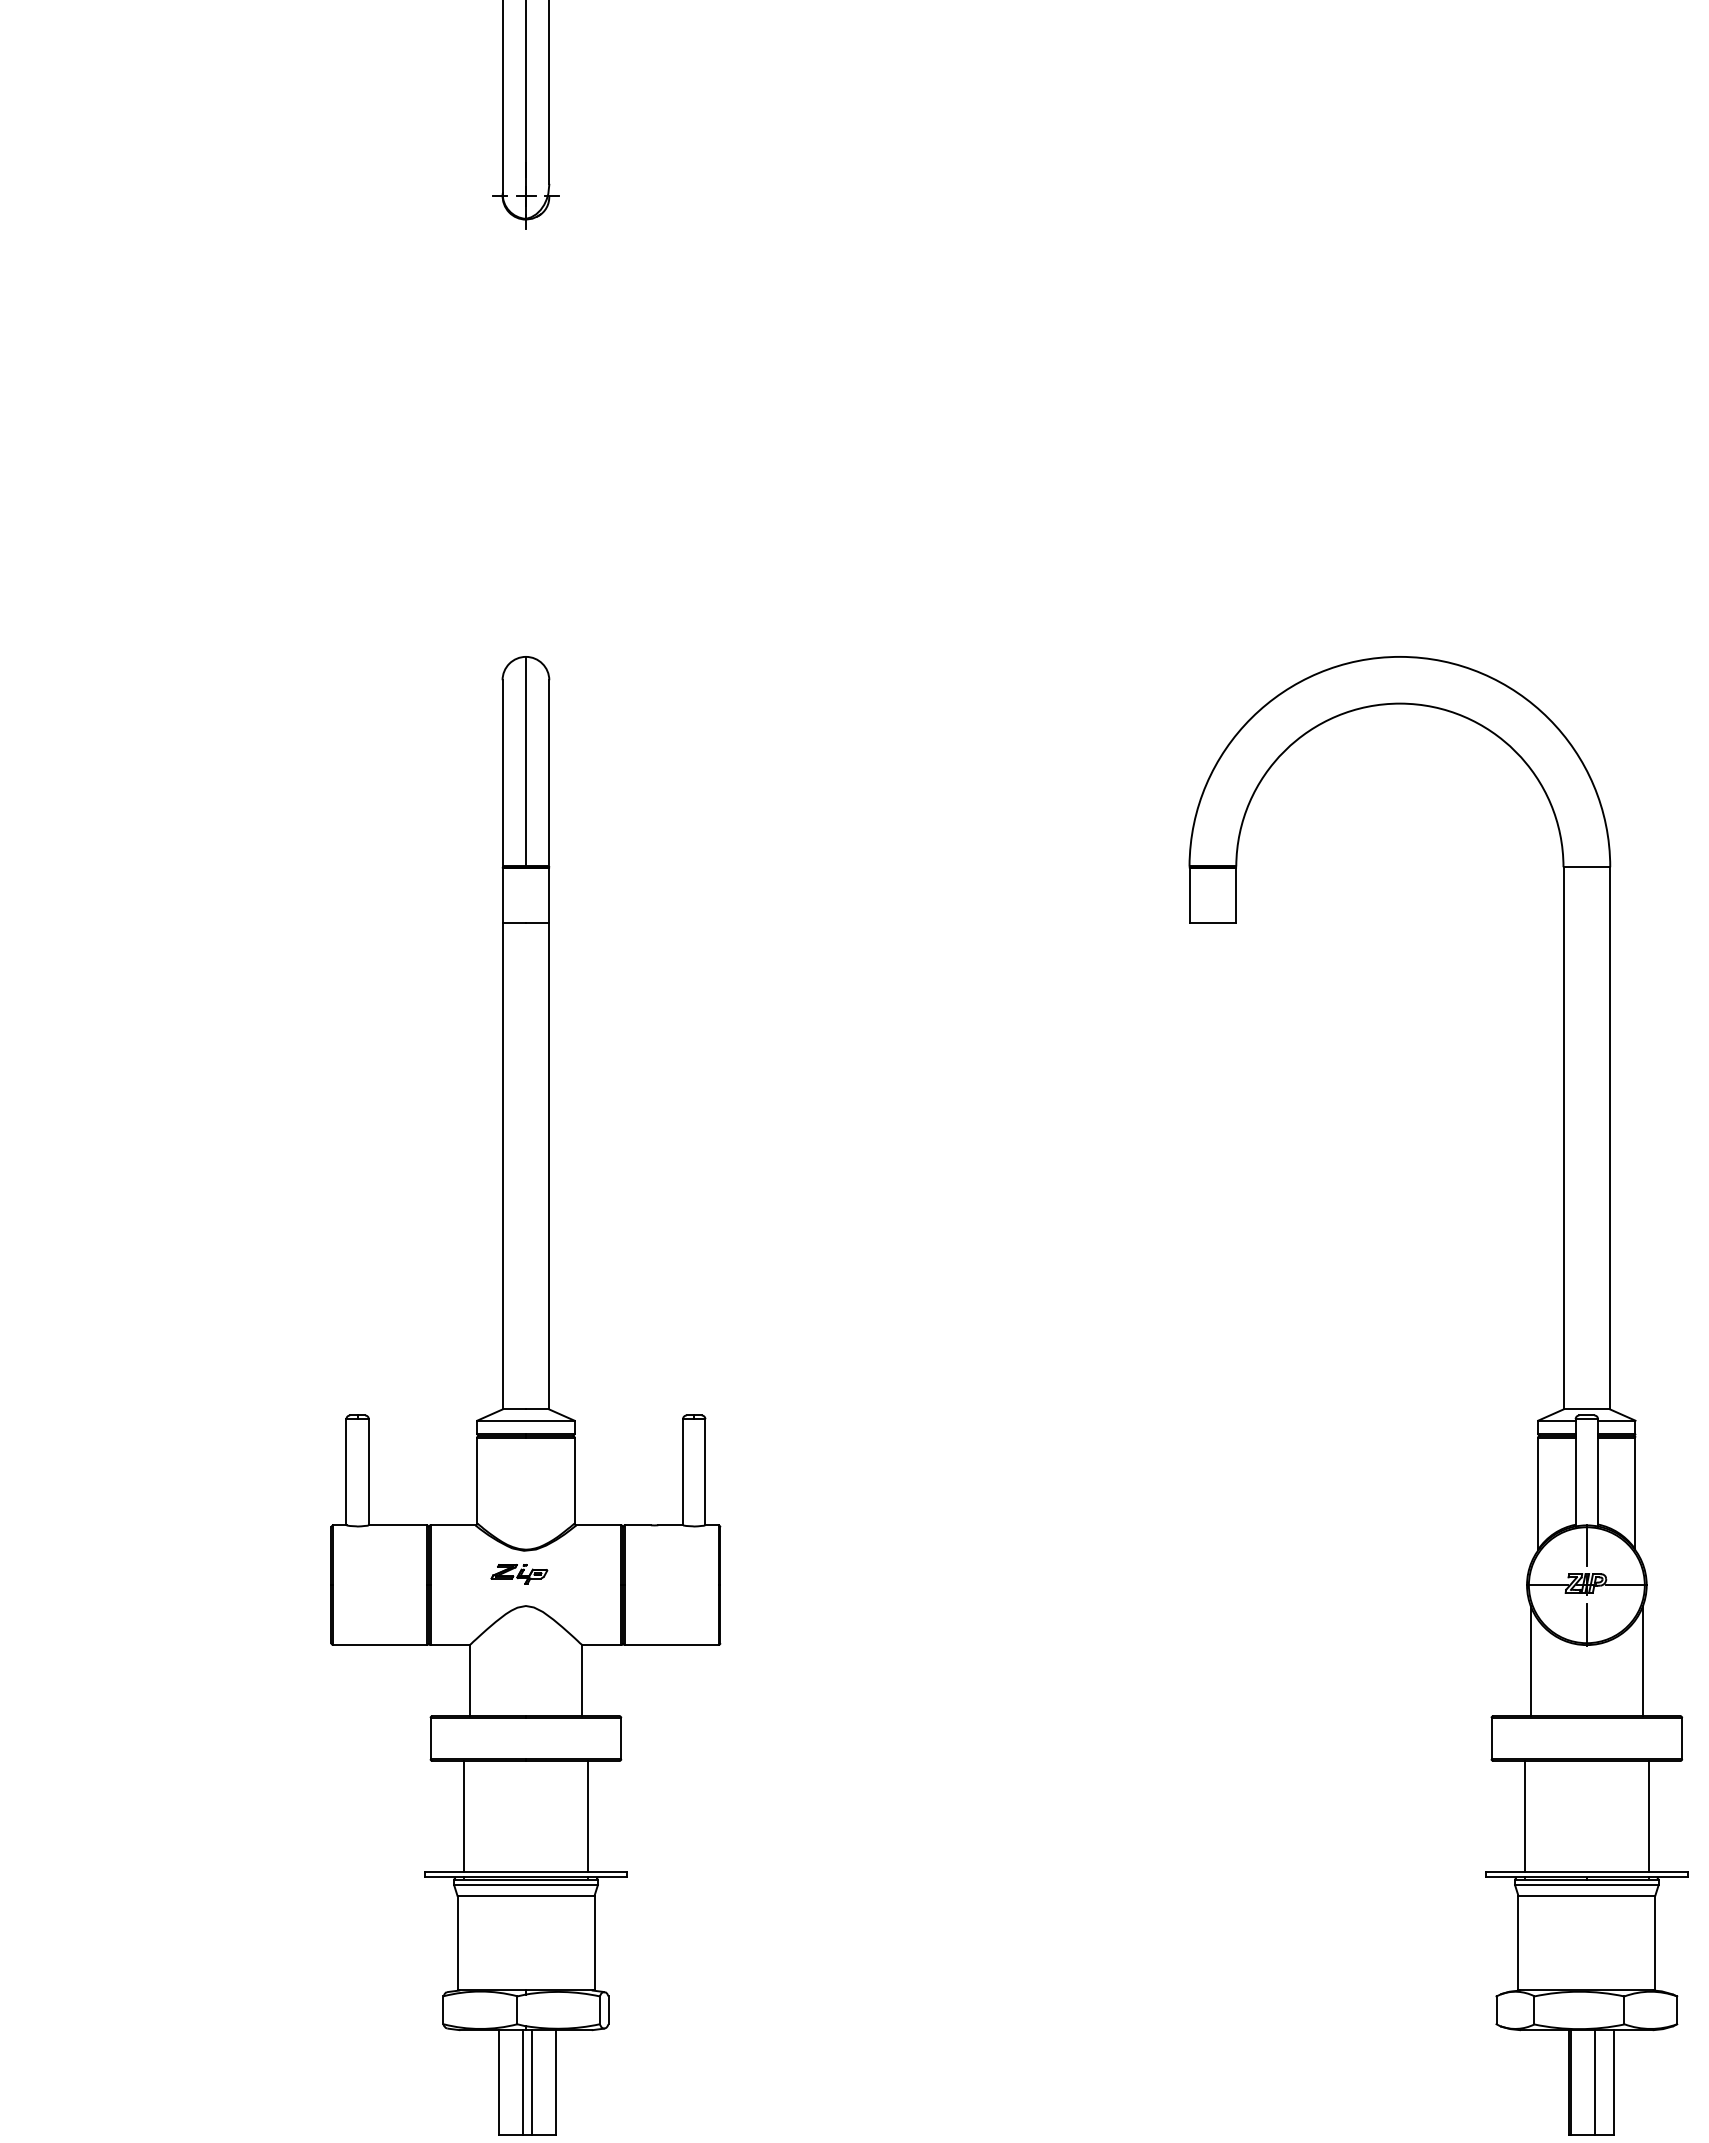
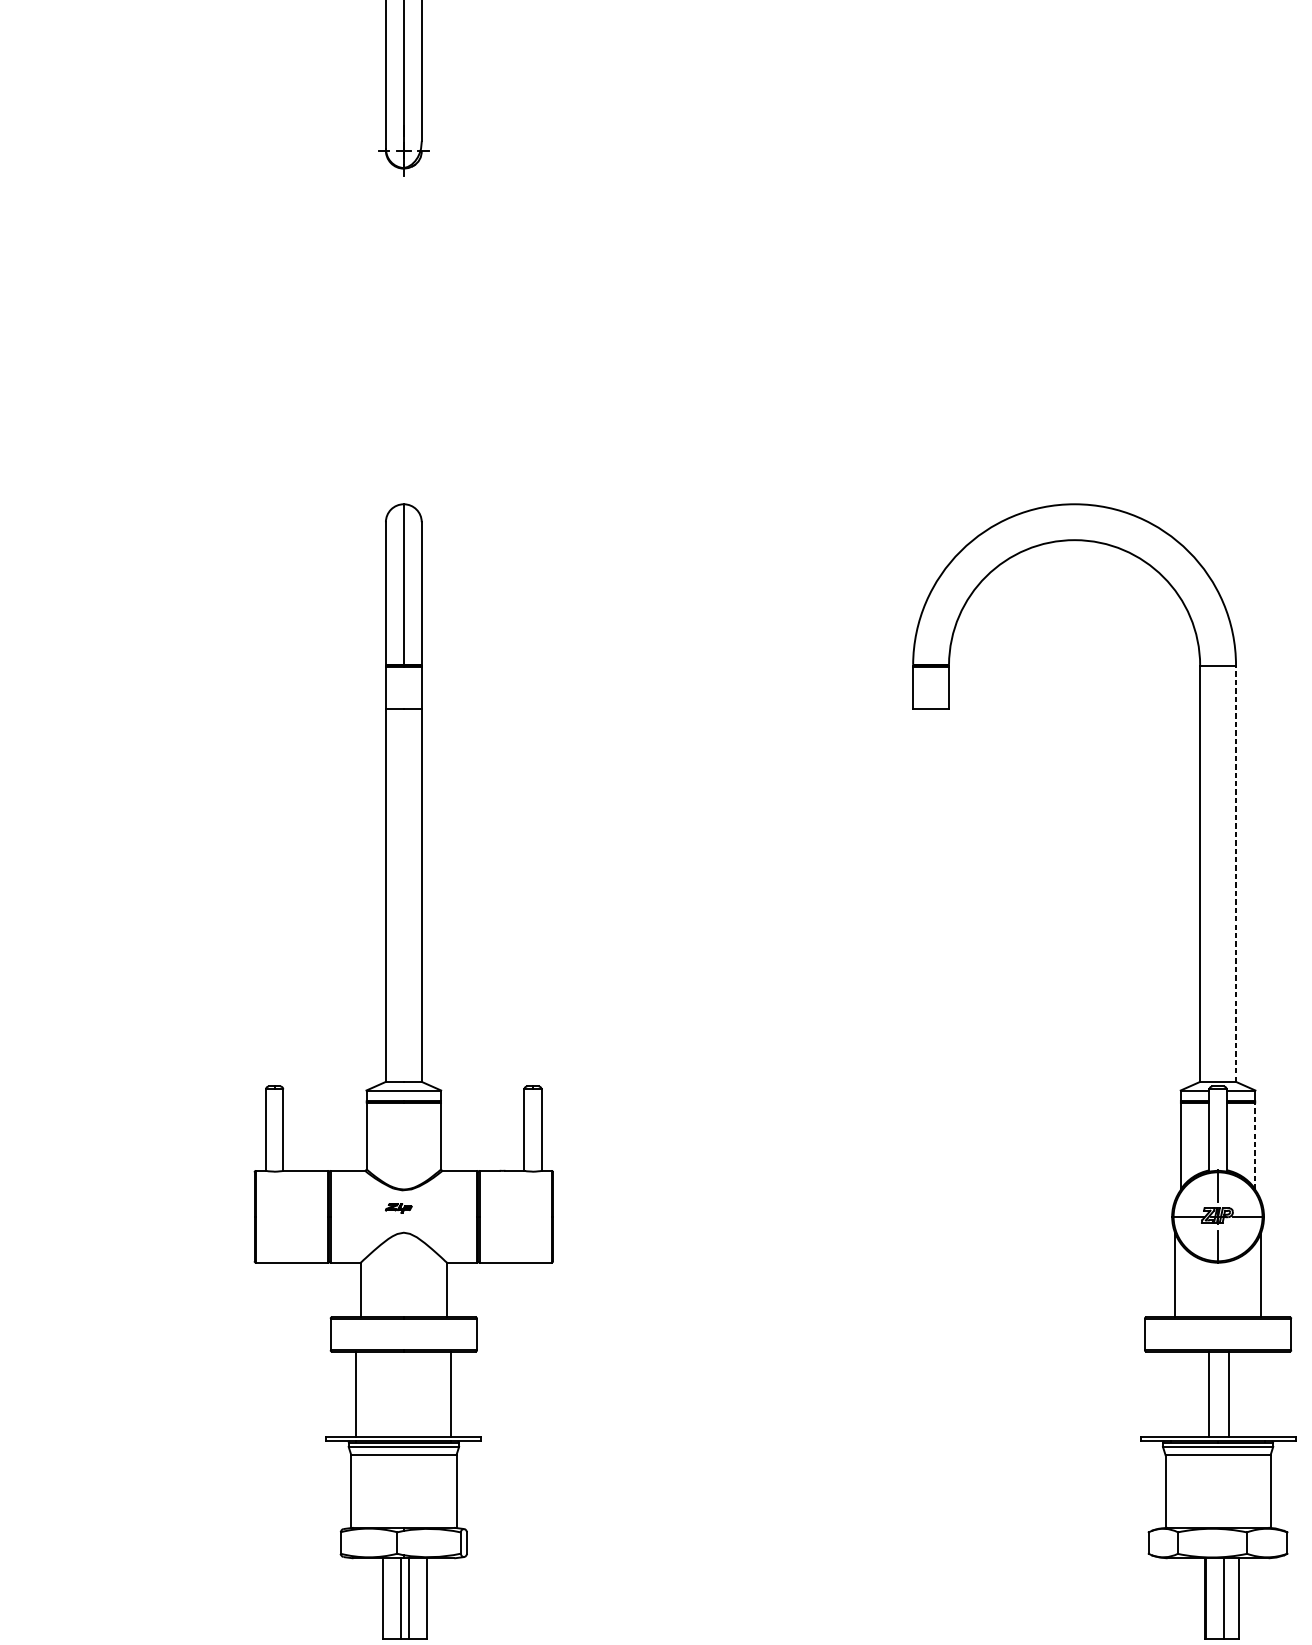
line: (1610, 1137) -> (1236, 873), solid -> dashed
line: (1635, 1493) -> (1255, 1146), solid -> dashed
part: (519, 1574) -> (398, 1208), size x0.6
line: (1525, 1816) -> (1229, 1394), moved
line: (1648, 1816) -> (1209, 1394), moved

